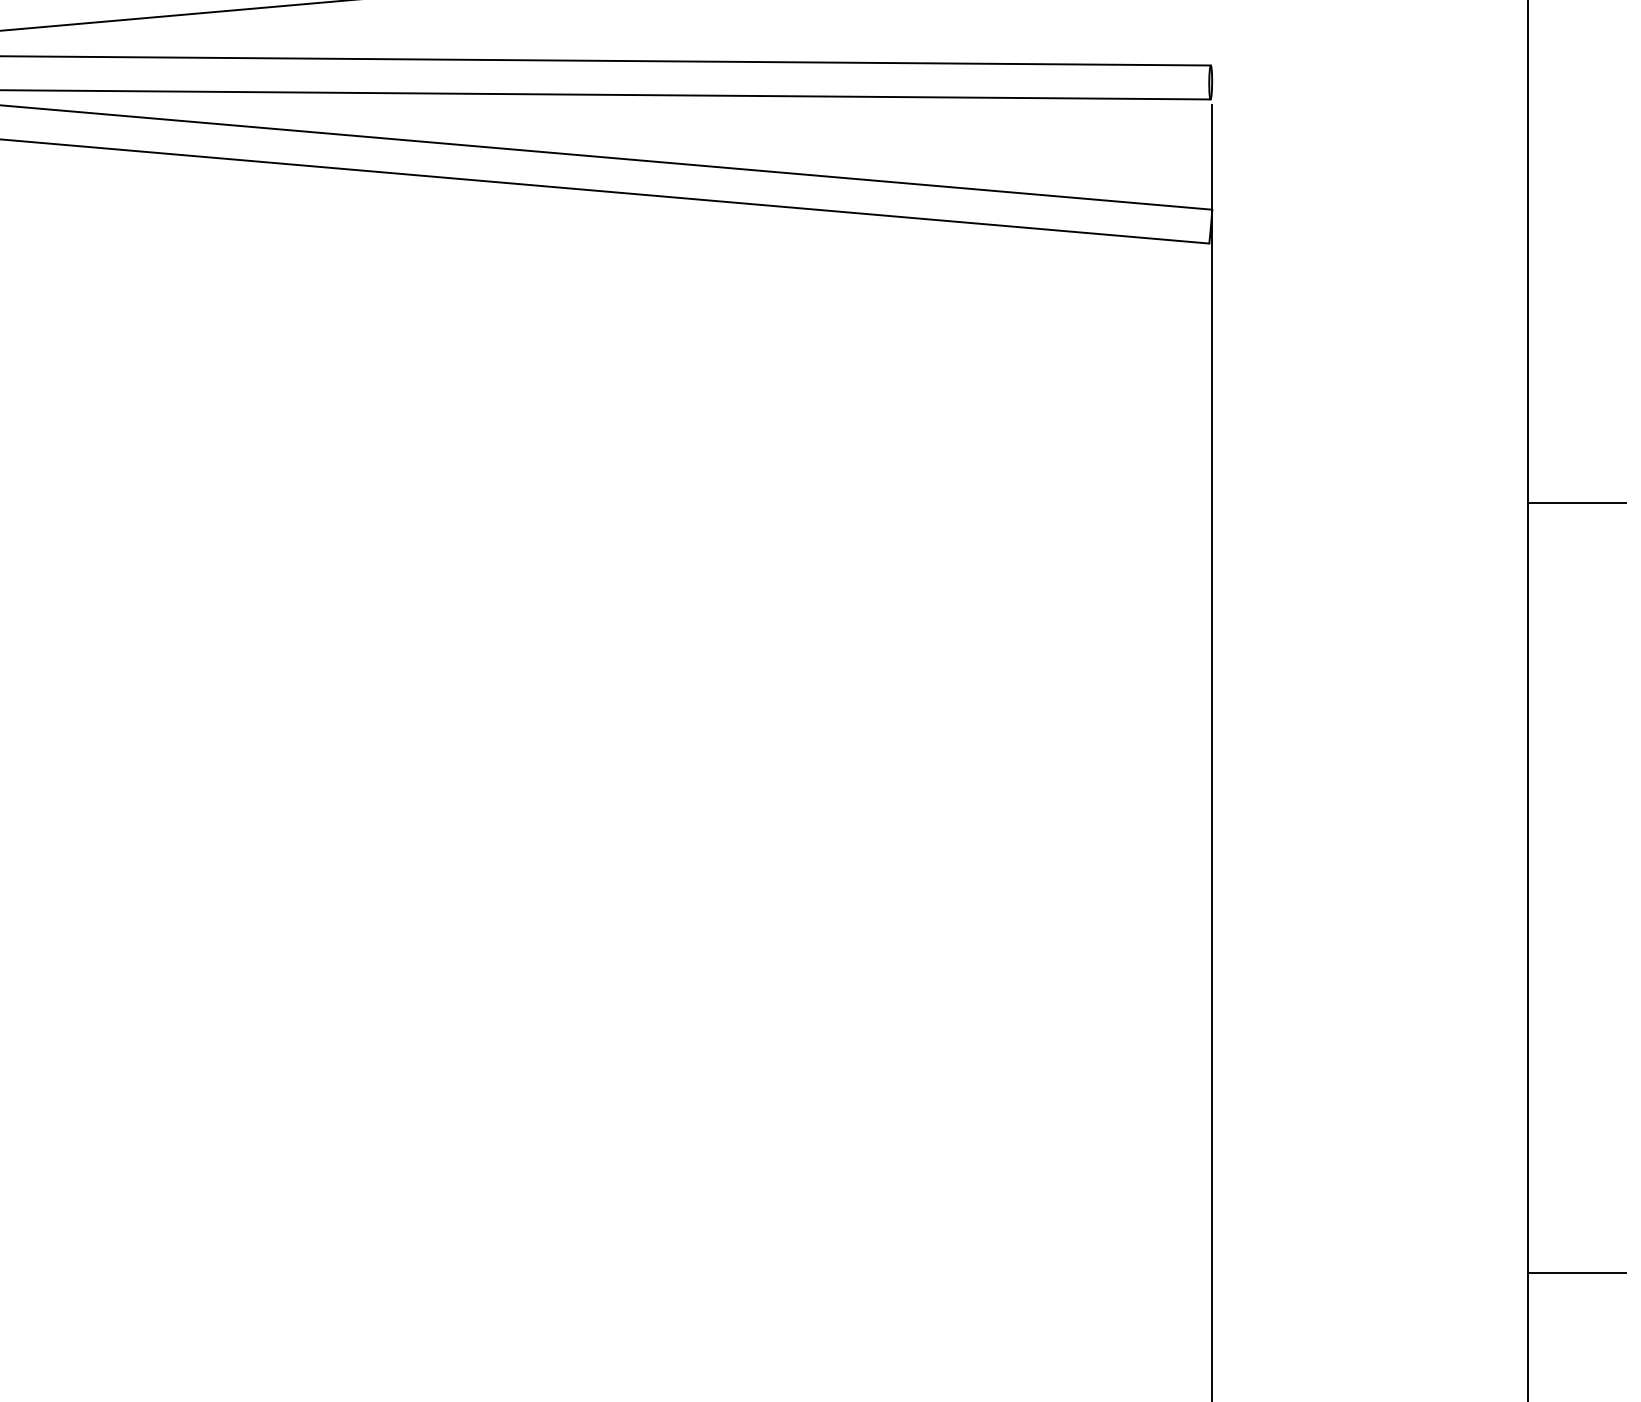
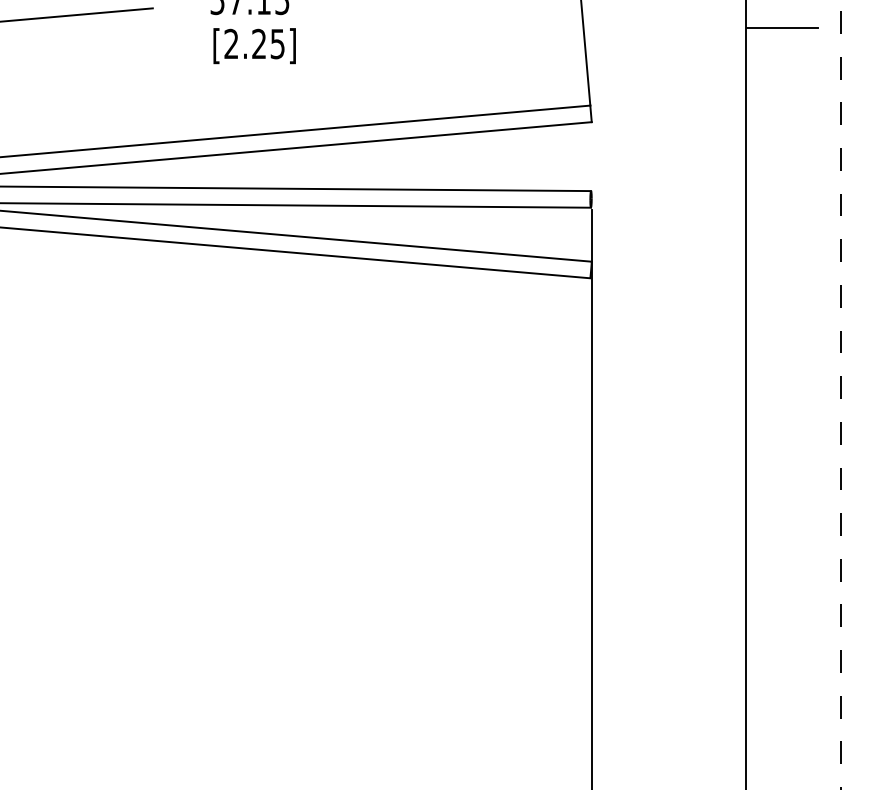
line: (1577, 503) -> (770, 405), removed
line: (1577, 1273) -> (770, 782), removed

